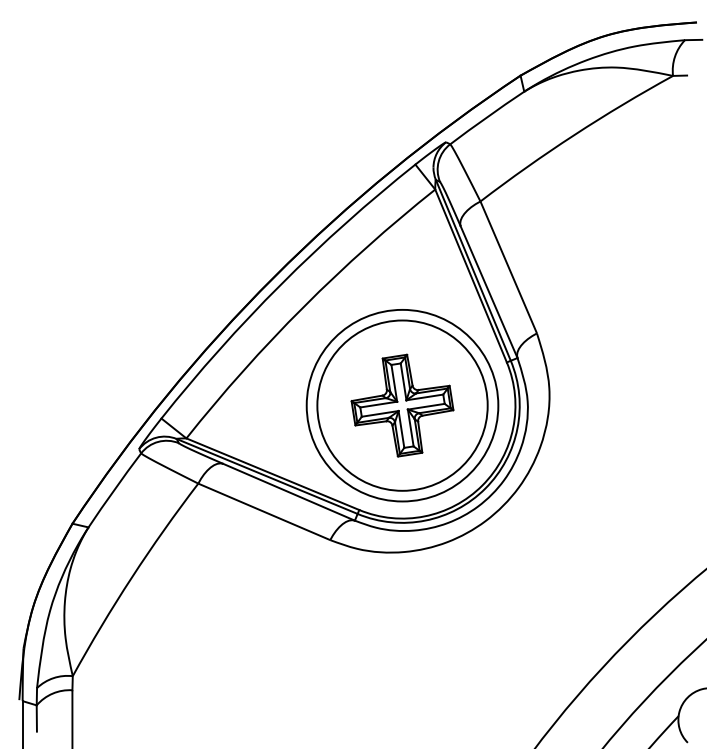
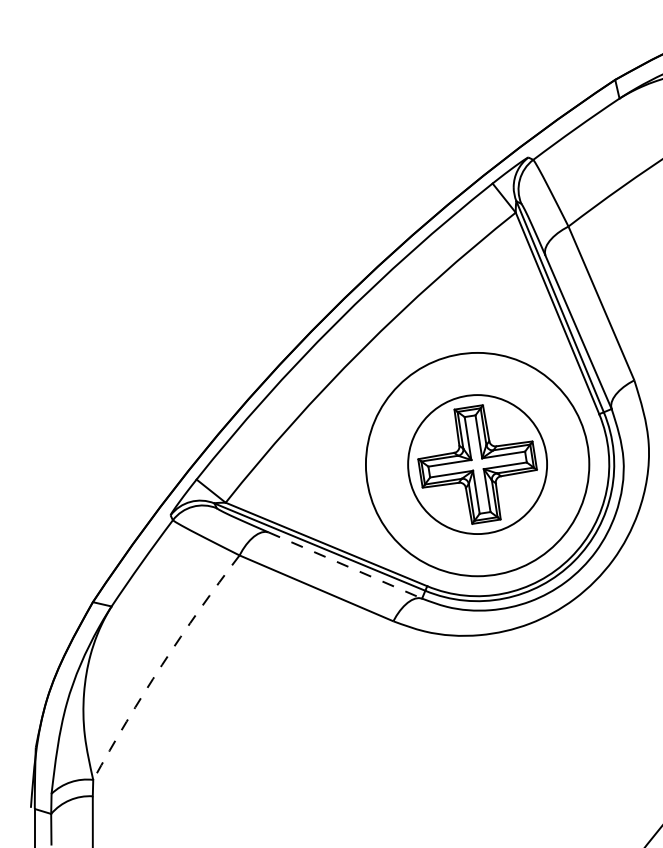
circle: (402, 405) -> (477, 464), size x0.7
line: (289, 492) -> (345, 565), solid -> dashed
arc: (131, 577) -> (161, 664), solid -> dashed

